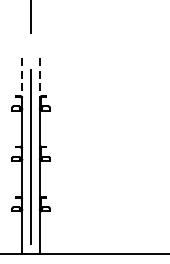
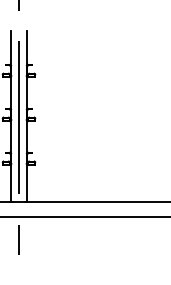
line: (22, 78) -> (11, 49), dashed -> solid
line: (39, 78) -> (26, 49), dashed -> solid

